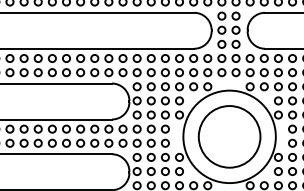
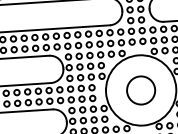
circle: (229, 136) -> (141, 90), size x0.6

